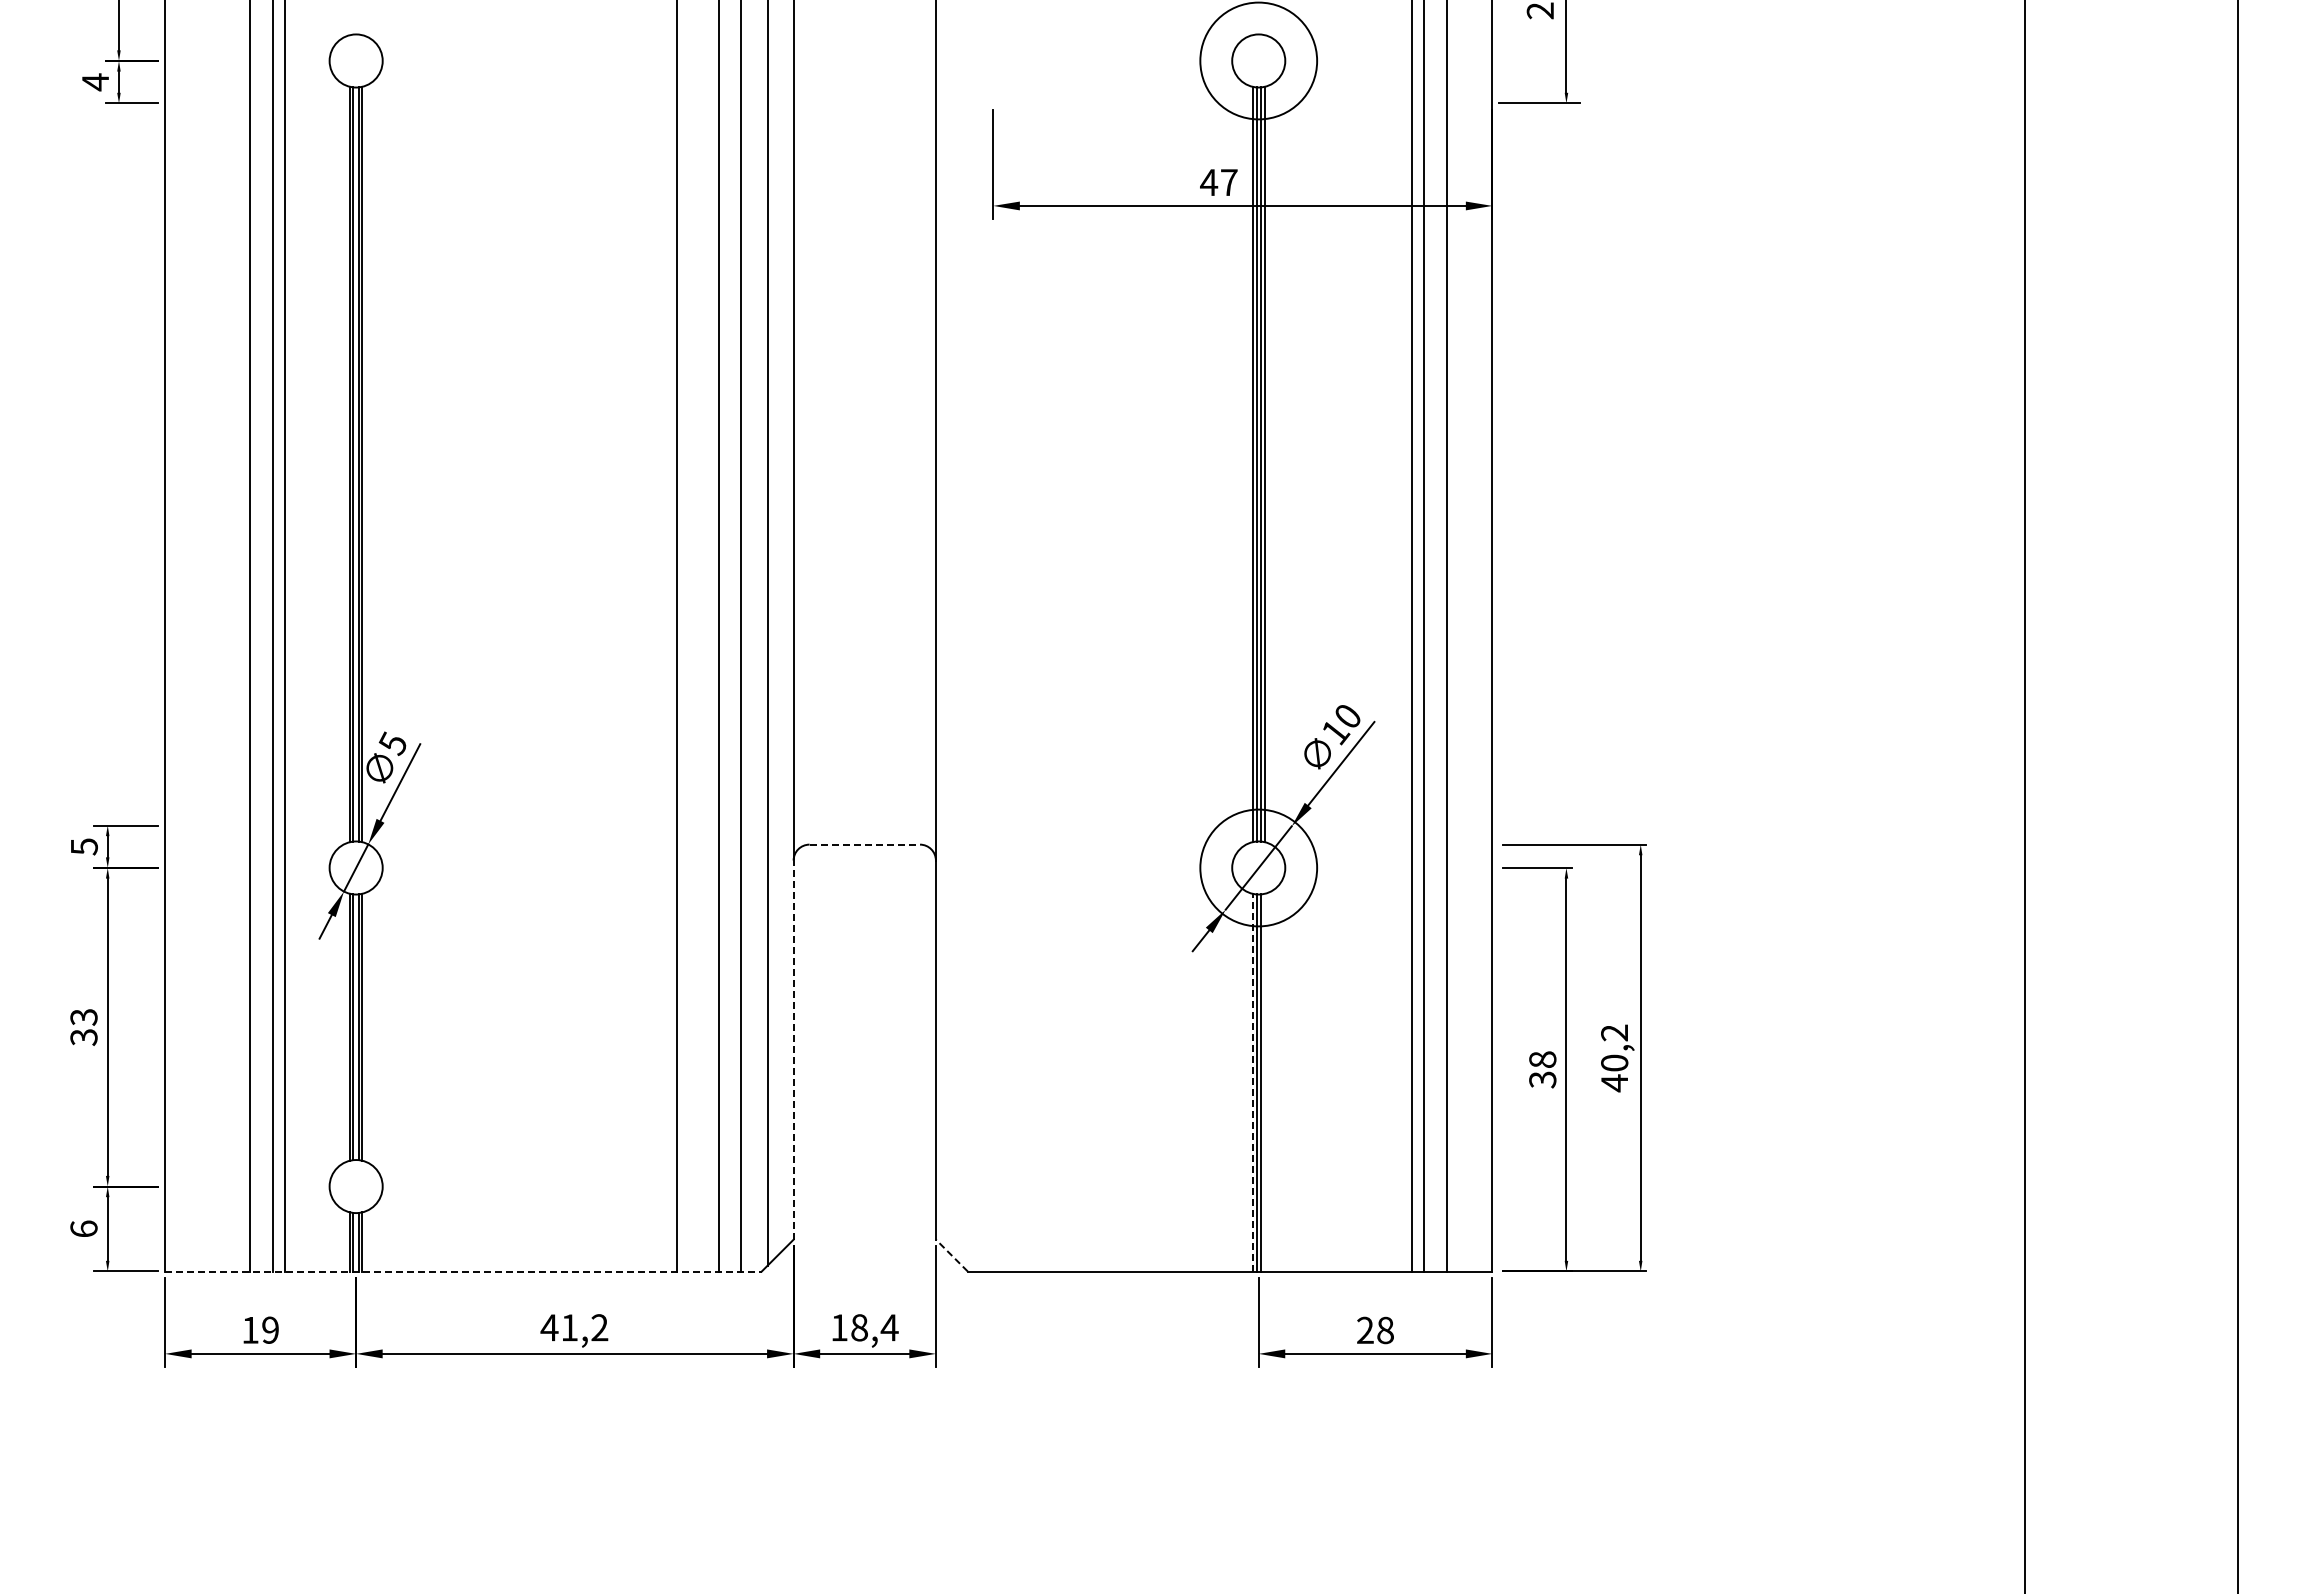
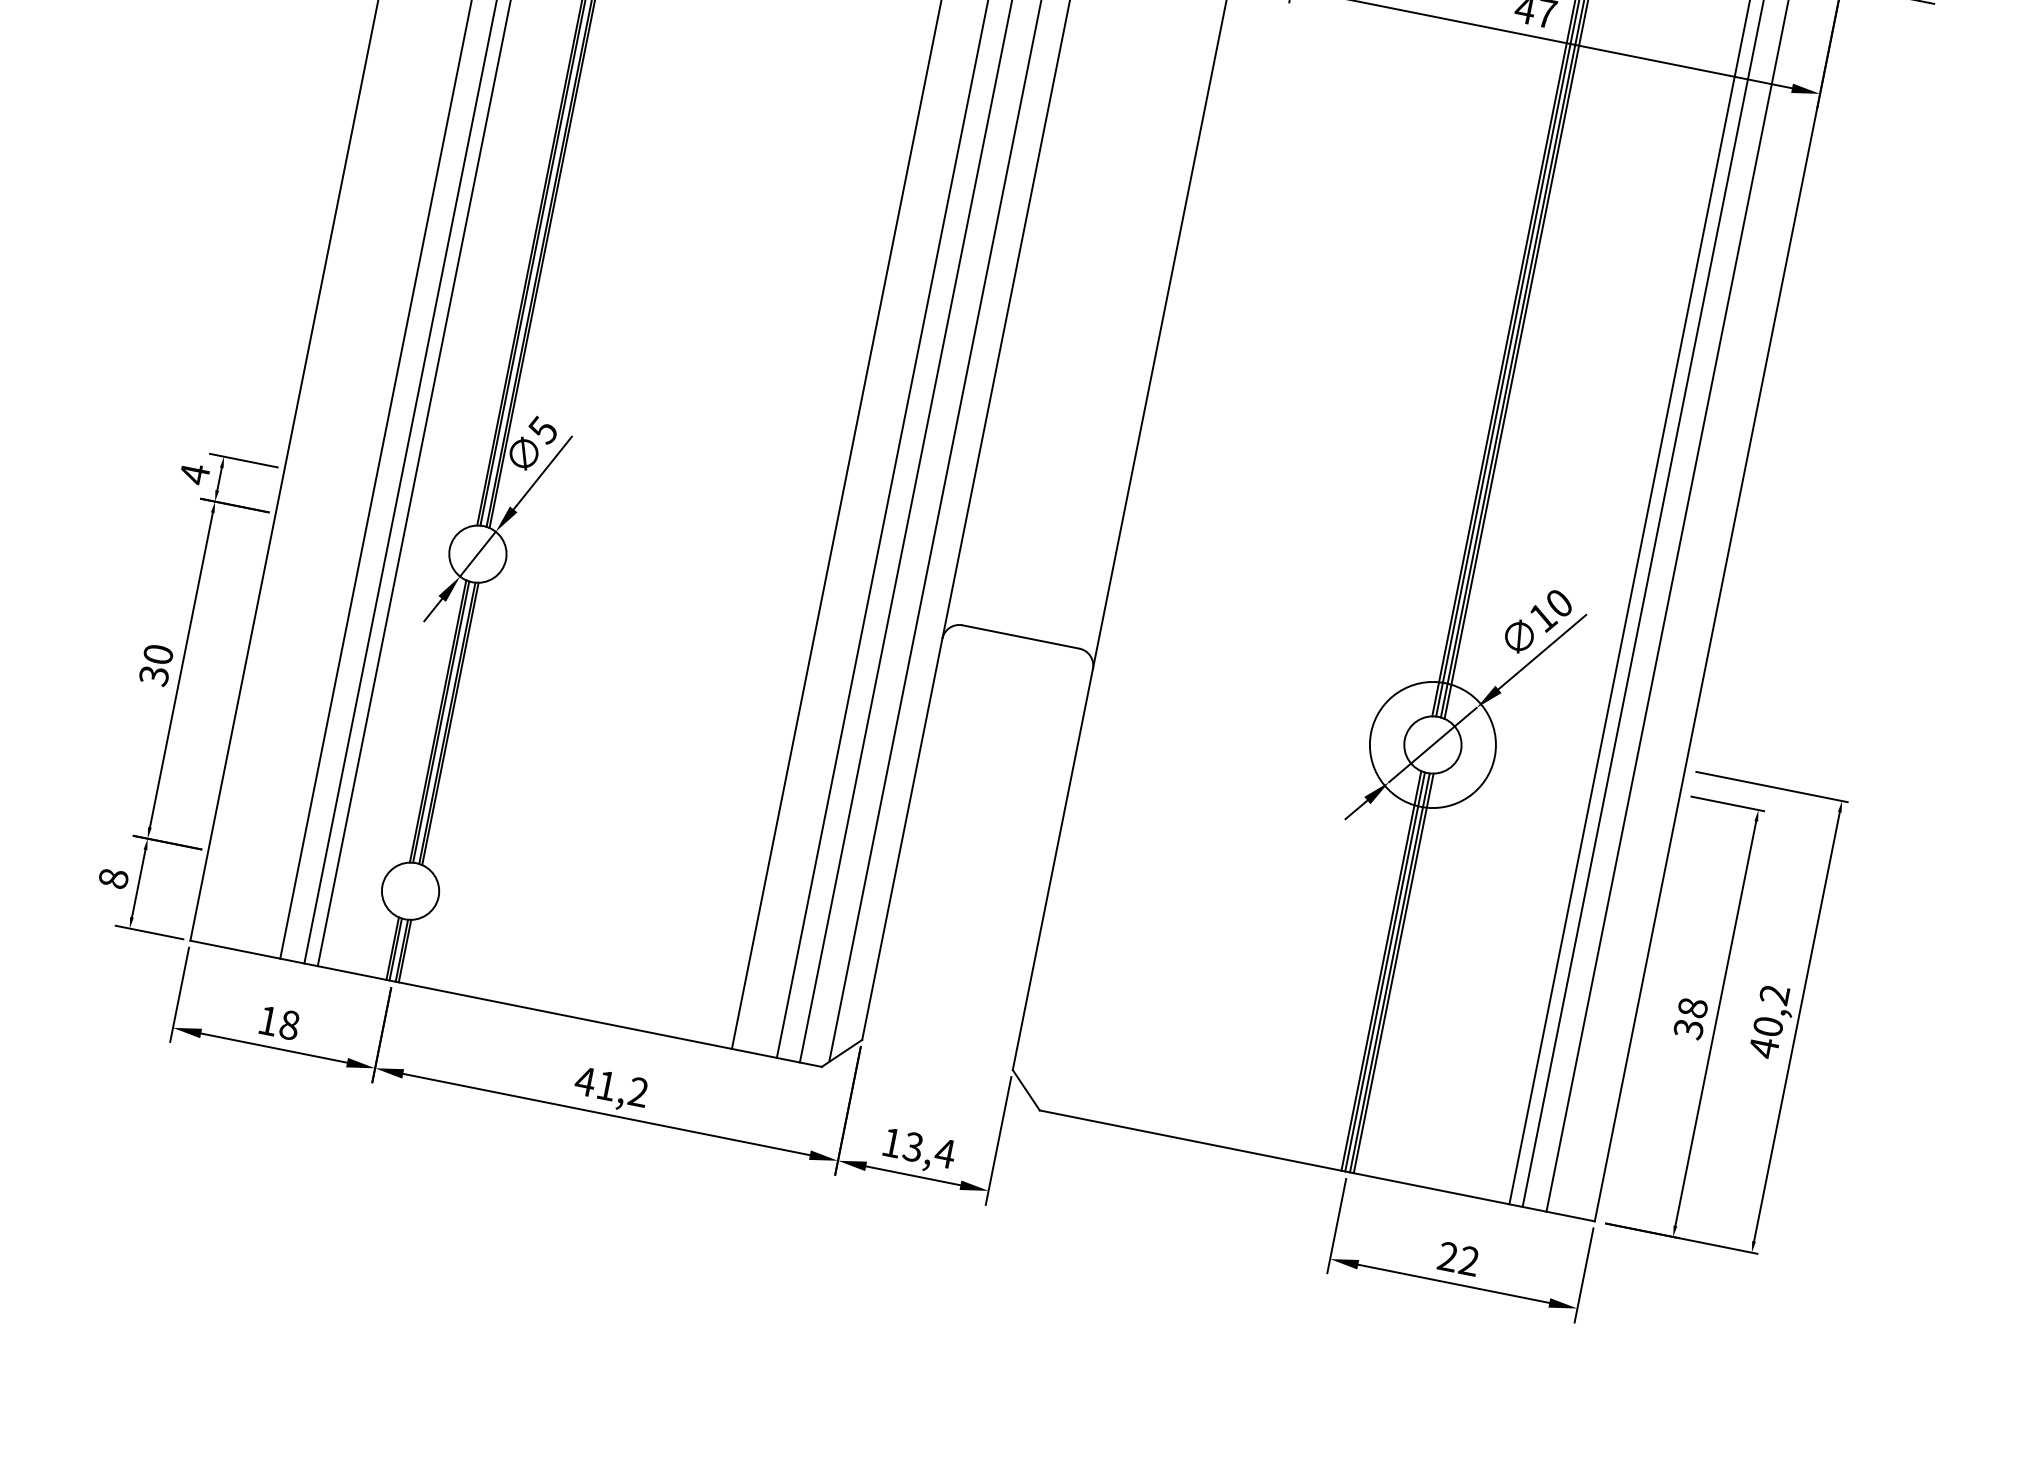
line: (865, 844) -> (1021, 636), dashed -> solid
text: (84, 846) -> (195, 473), 5 -> 4
text: (83, 1017) -> (157, 654), 33 -> 30
line: (793, 1050) -> (902, 839), dashed -> solid
line: (1252, 1082) -> (1380, 970), dashed -> solid
line: (1264, 1082) -> (1393, 973), added
text: (83, 1228) -> (113, 877), 6 -> 8
line: (951, 1255) -> (1025, 1090), dashed -> solid
line: (463, 1271) -> (506, 1003), dashed -> solid
text: (859, 1327) -> (913, 1146), 18,4 -> 13,4
text: (270, 1329) -> (289, 1024), 19 -> 18
text: (1385, 1330) -> (1469, 1261), 28 -> 22

